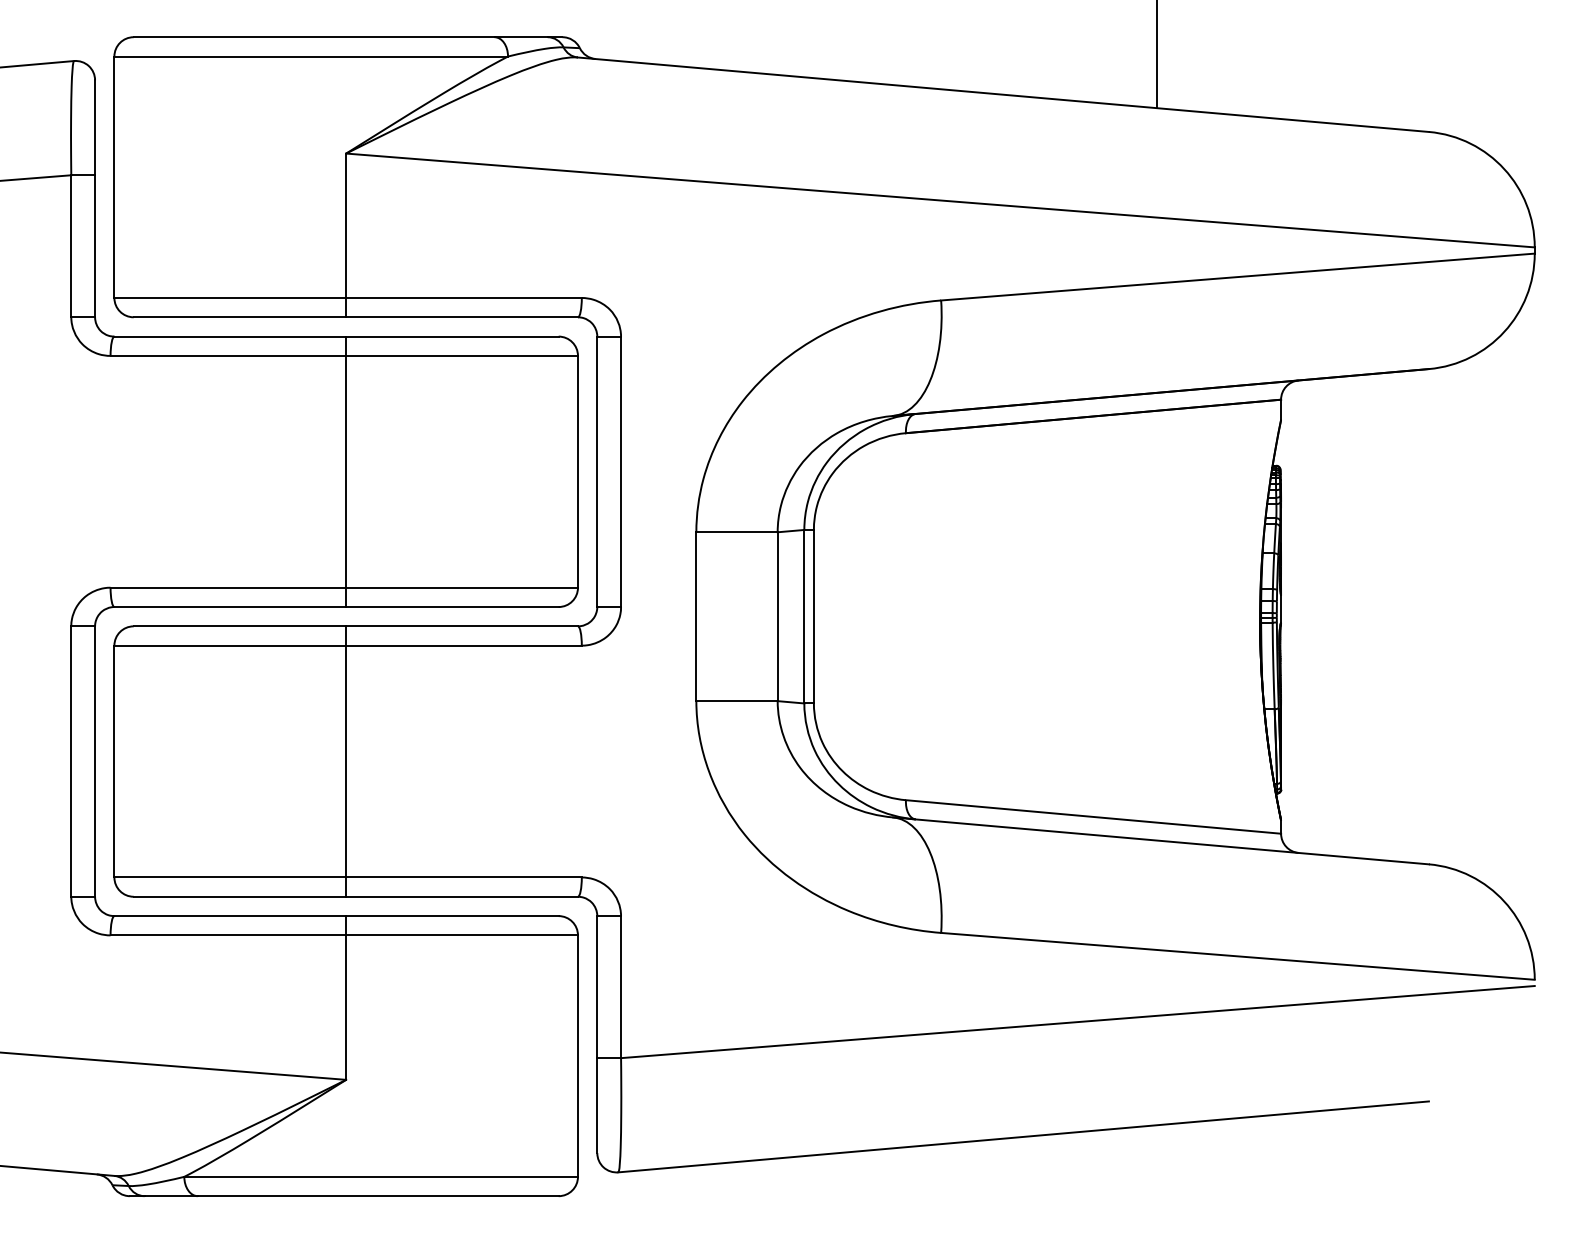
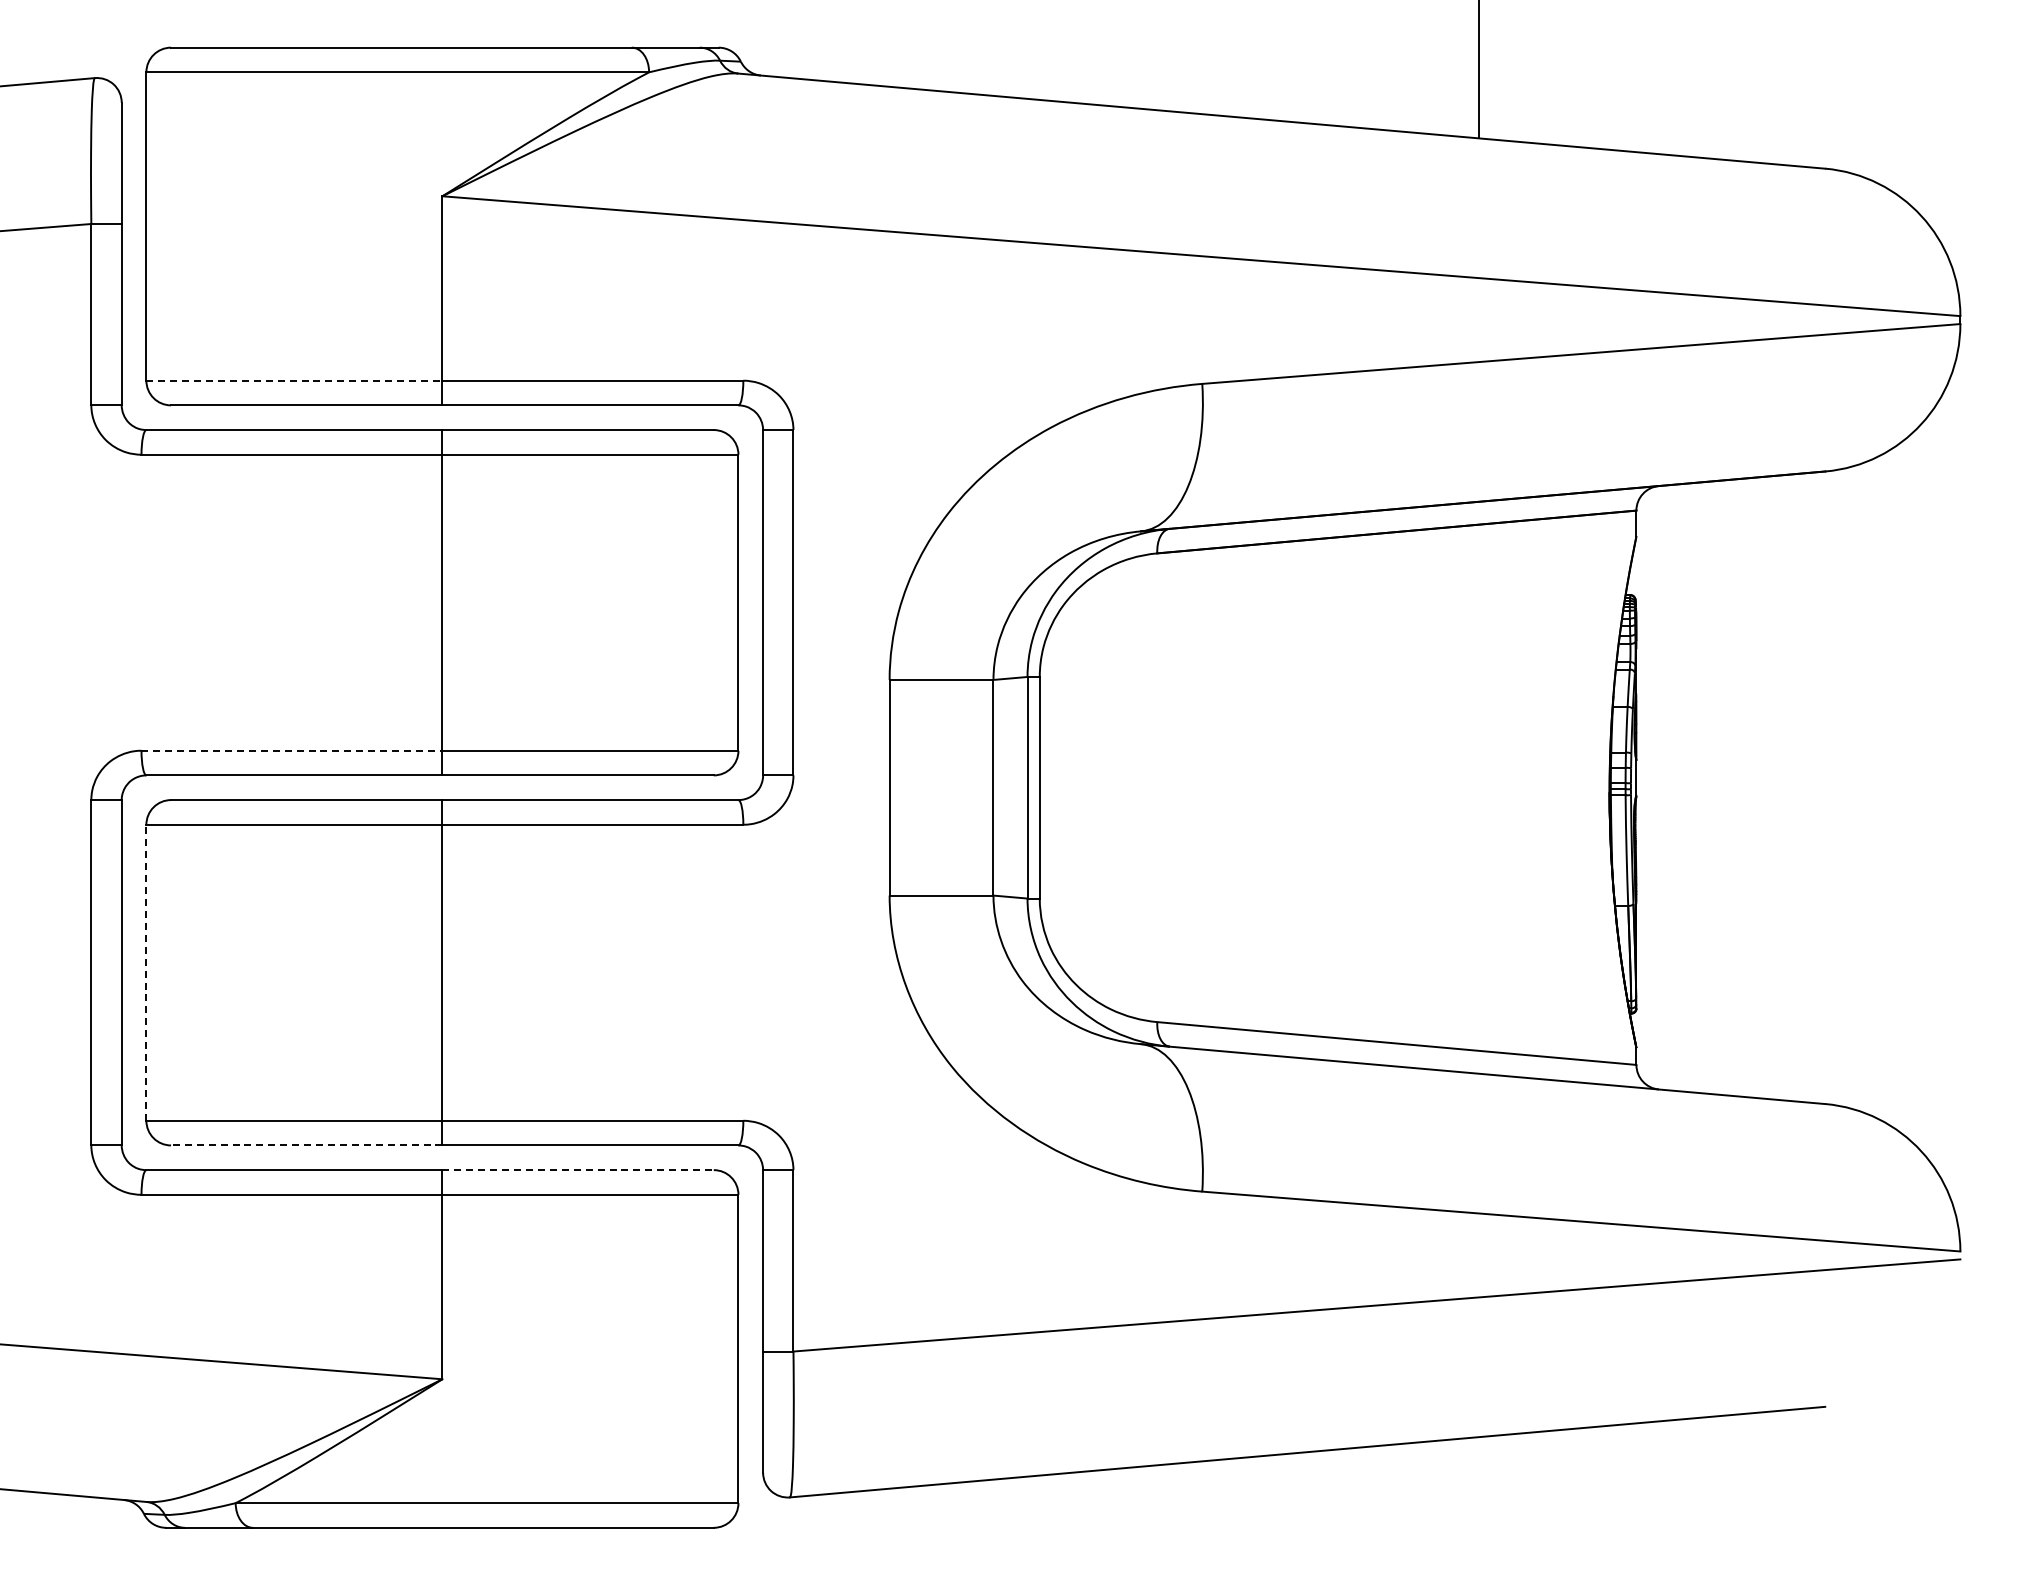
line: (230, 297) -> (294, 380), solid -> dashed
line: (228, 587) -> (292, 750), solid -> dashed
line: (114, 761) -> (146, 972), solid -> dashed
line: (239, 896) -> (306, 1145), solid -> dashed
line: (452, 916) -> (578, 1170), solid -> dashed

